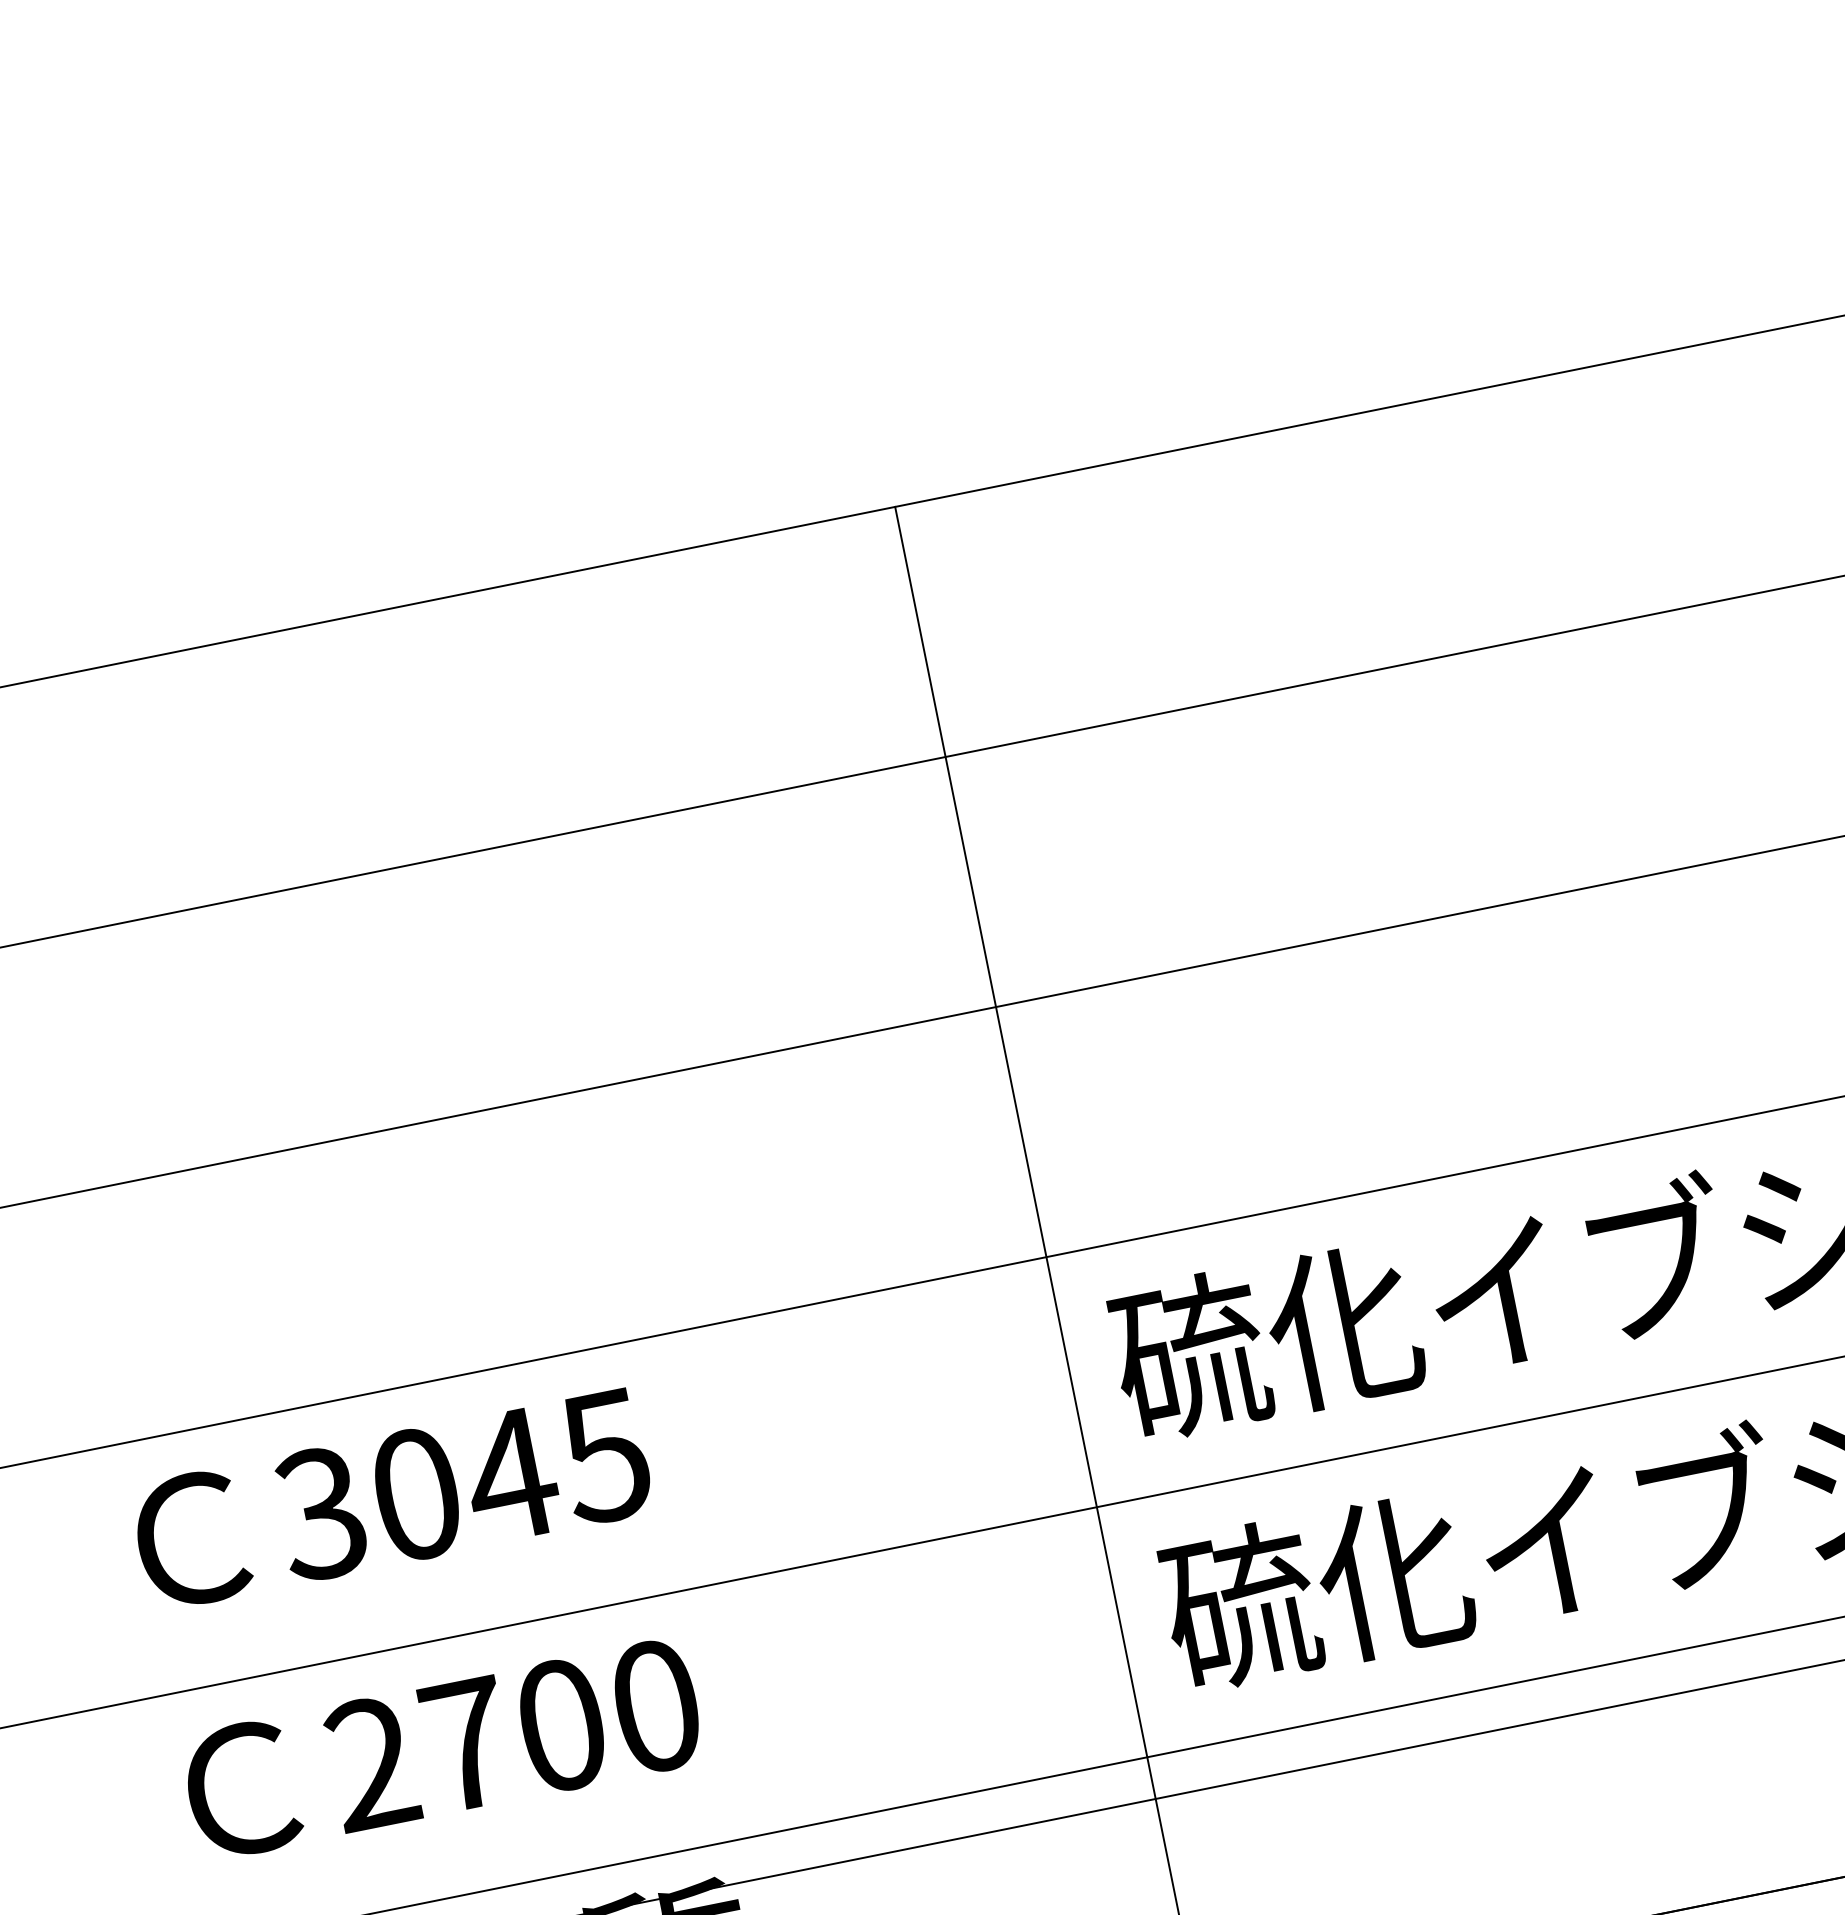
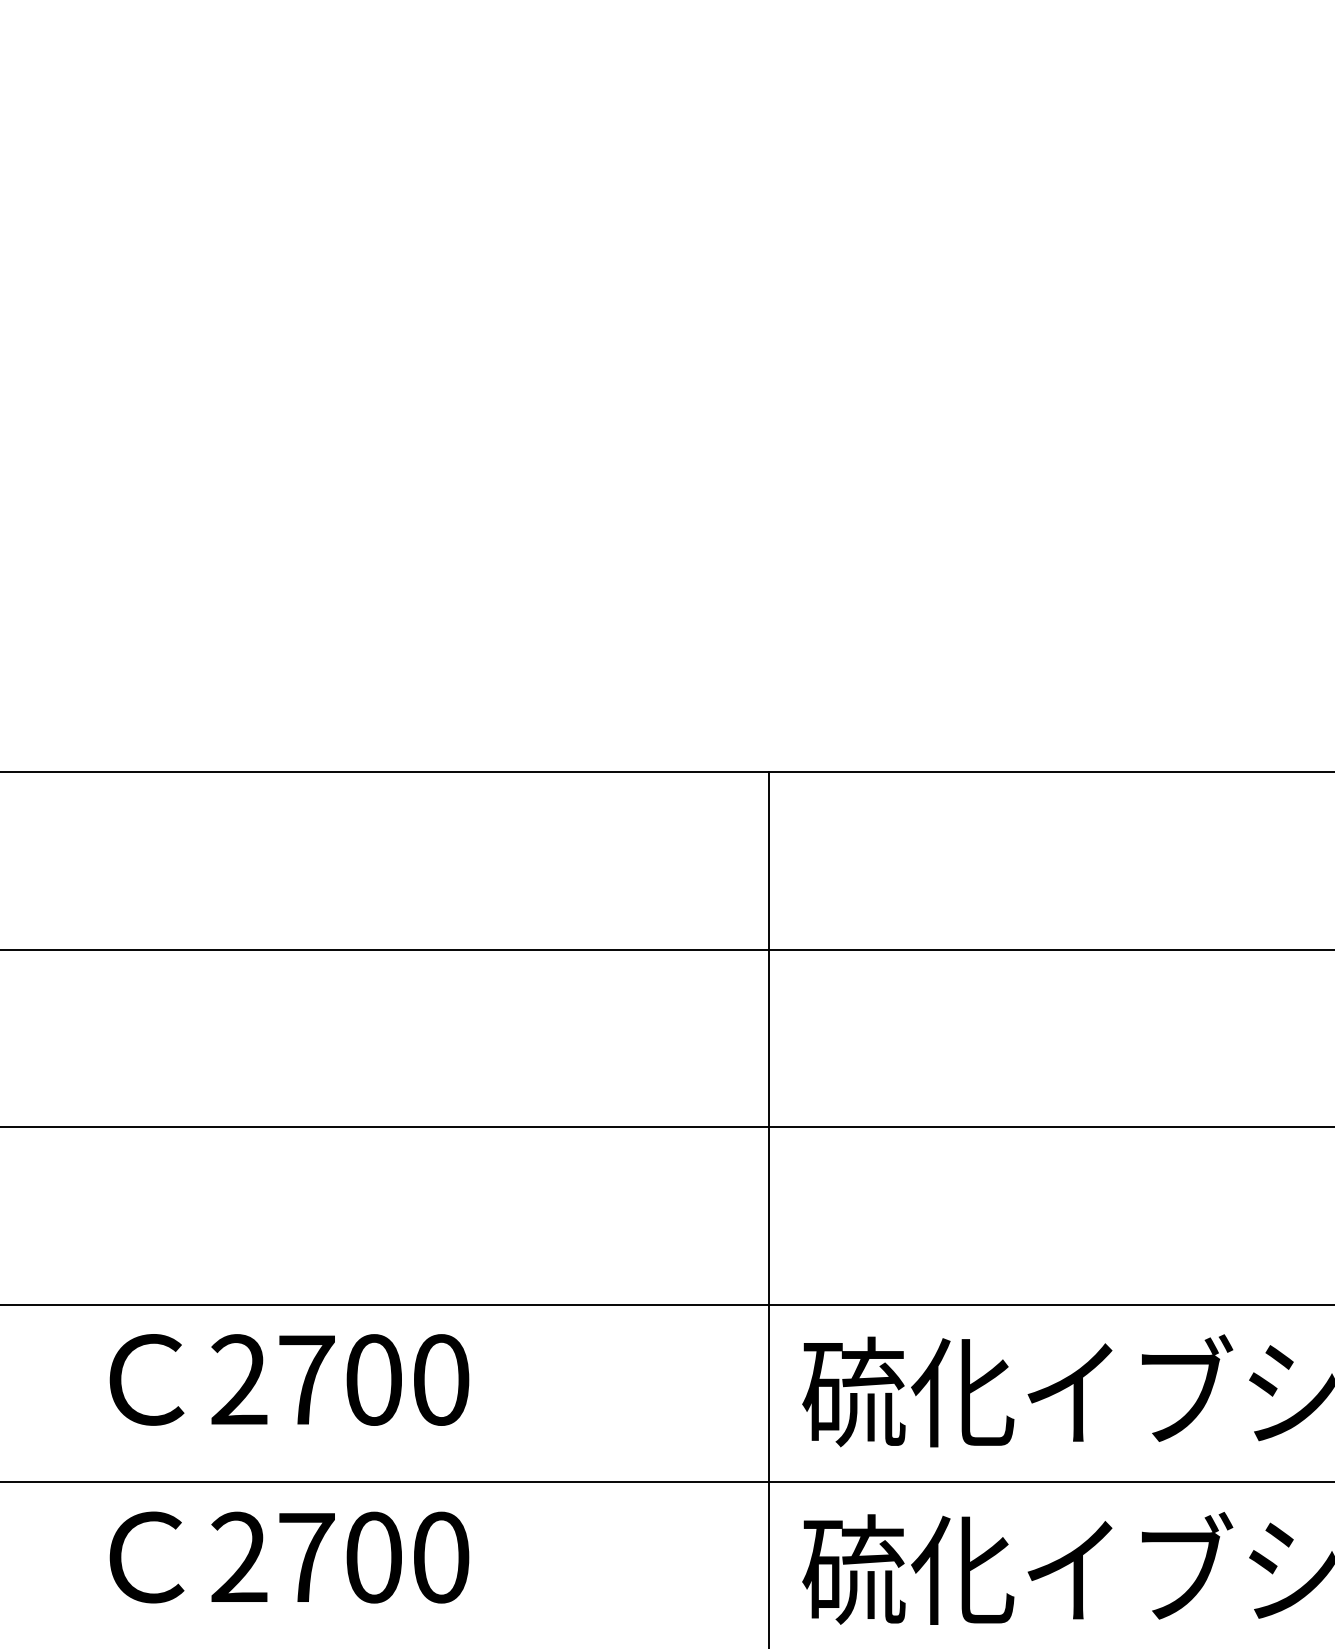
text: (462, 1484) -> (339, 1379), 3045 -> 2700

